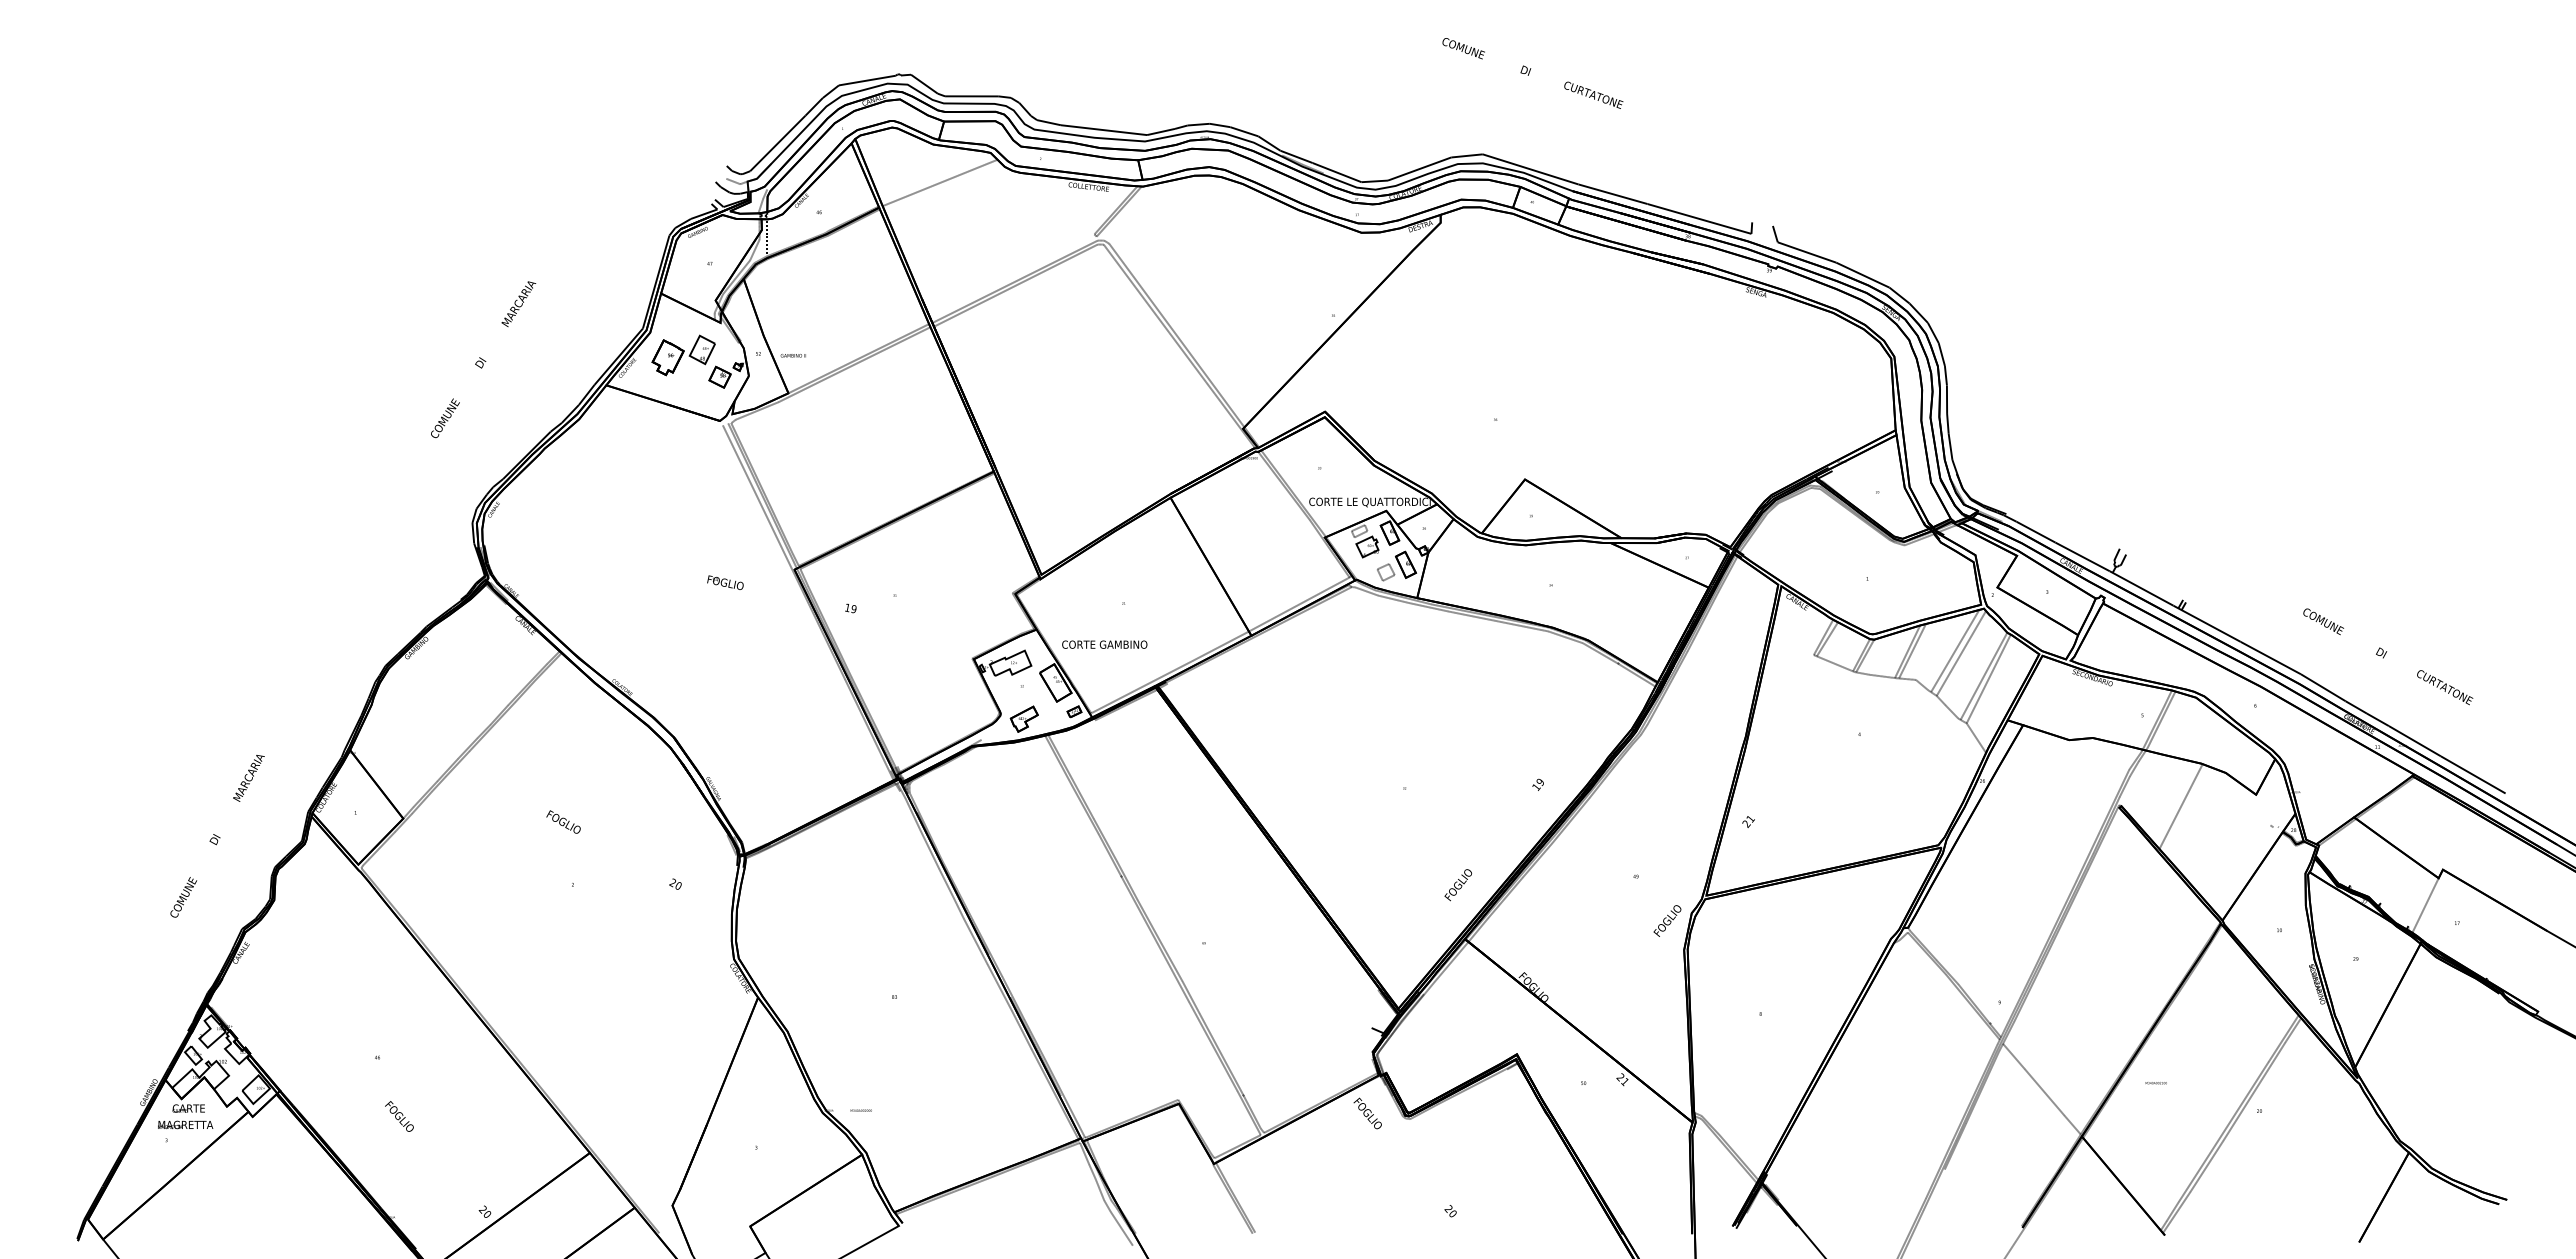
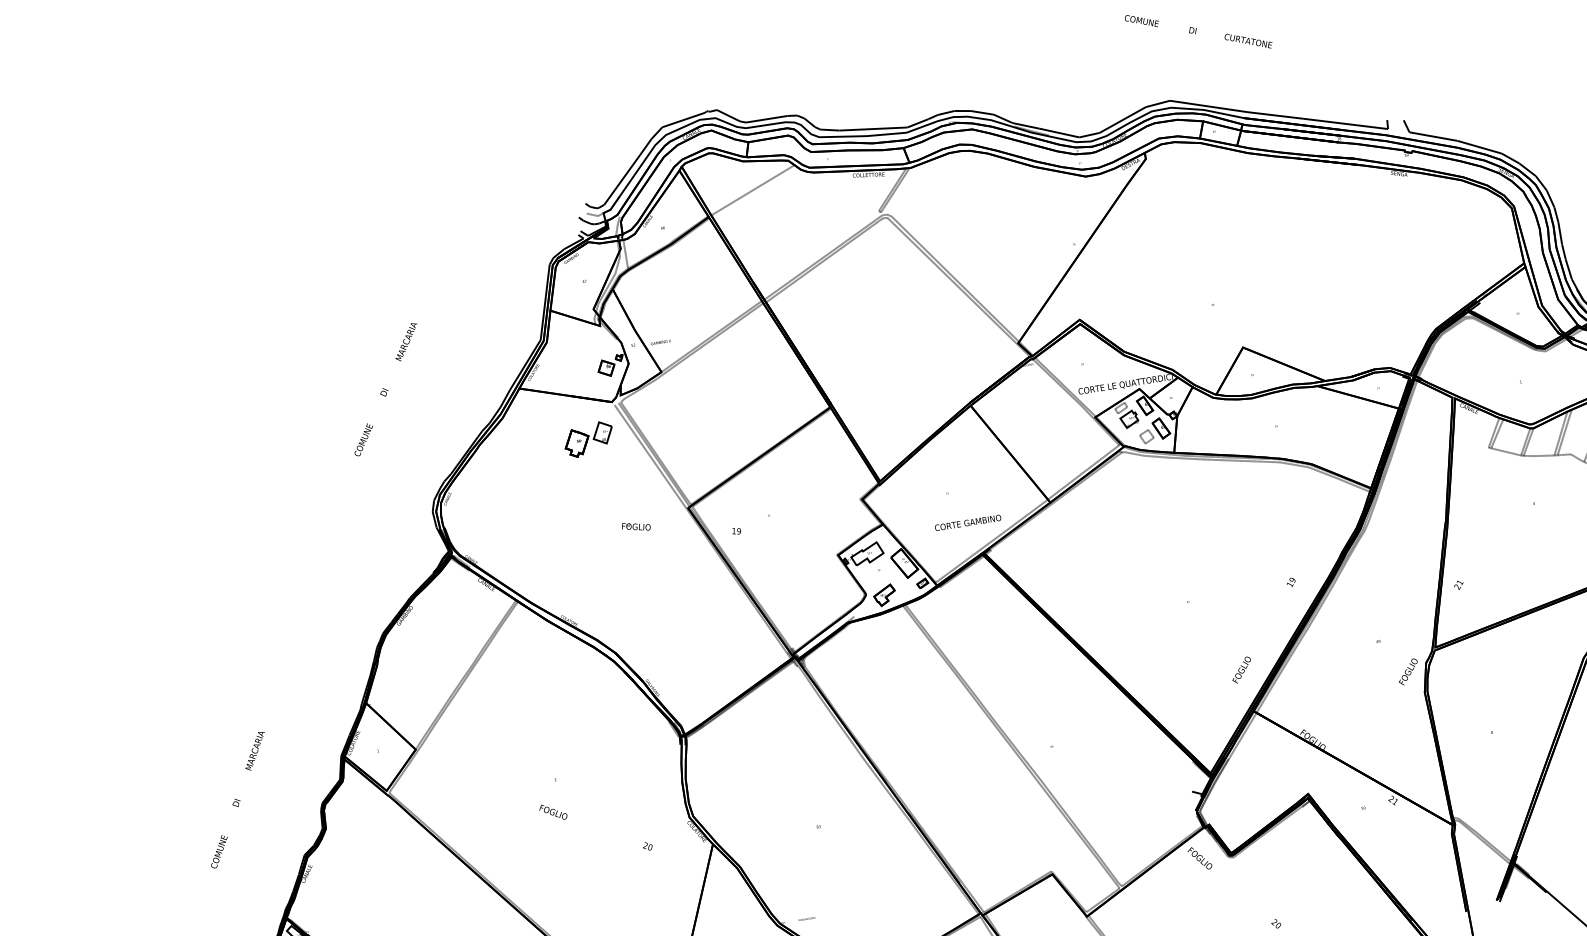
part: (683, 355) -> (588, 439), moved
text: (483, 359) -> (386, 389), moved
text: (1104, 644) -> (967, 522), moved
text: (217, 836) -> (238, 800), moved
text: (613, 849) -> (595, 827), moved

